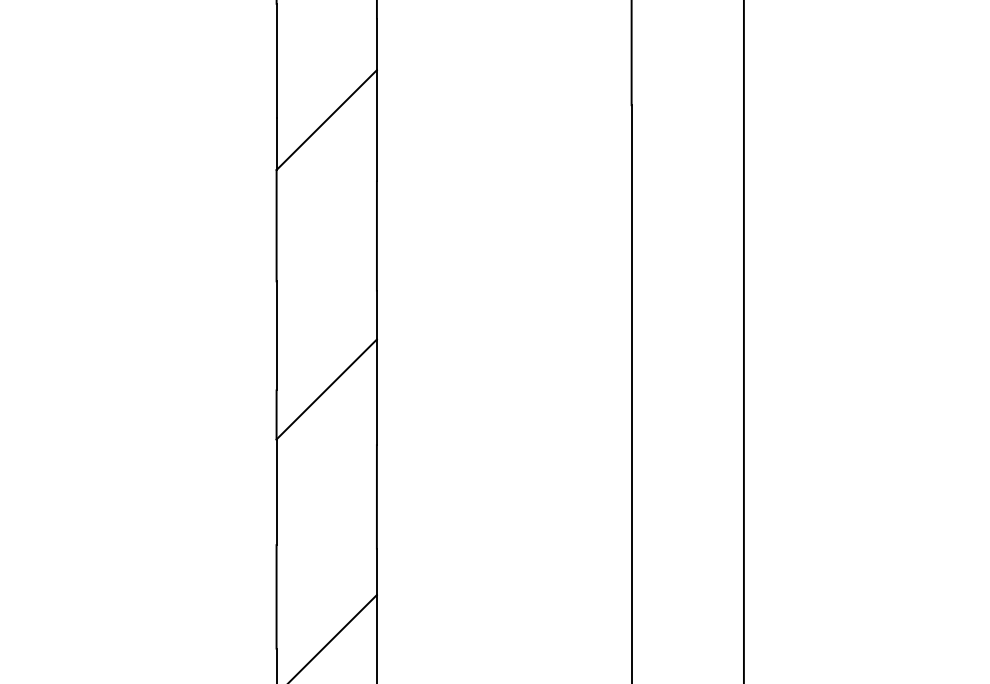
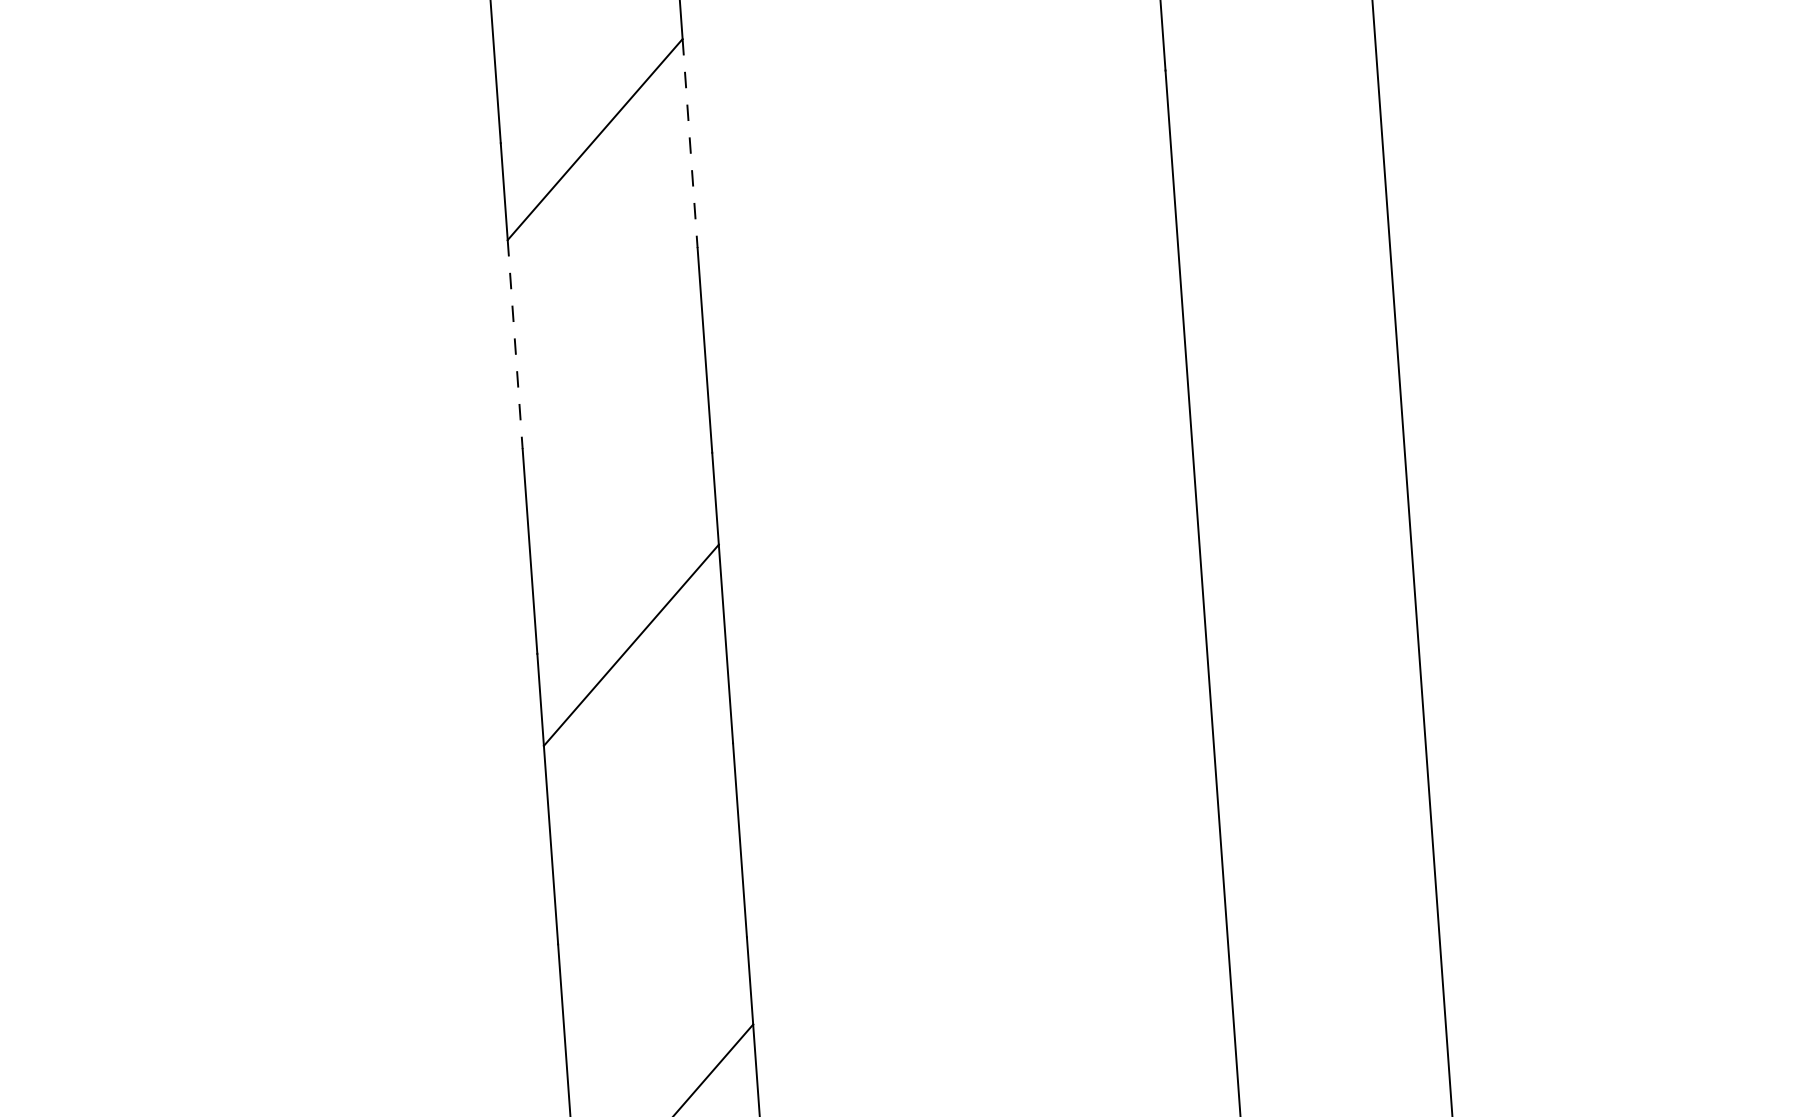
line: (376, 125) -> (689, 142), solid -> dashed
line: (276, 225) -> (514, 344), solid -> dashed

